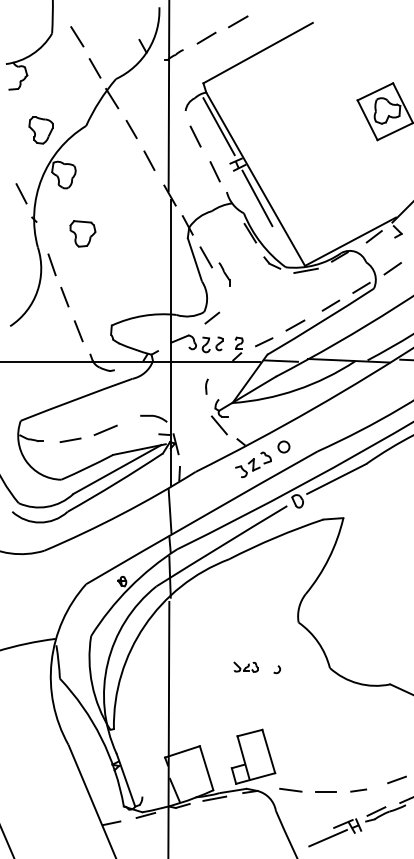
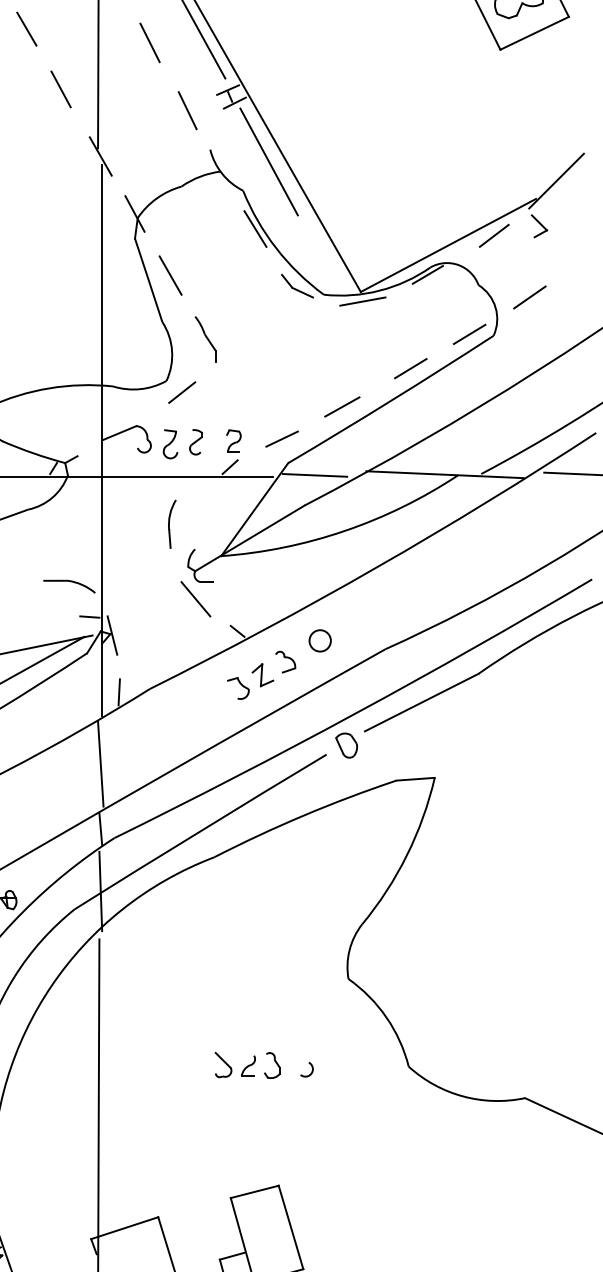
part: (224, 274) -> (205, 339), moved
part: (206, 386) -> (171, 524), size x1.67
part: (245, 666) -> (246, 1063), size x1.43

